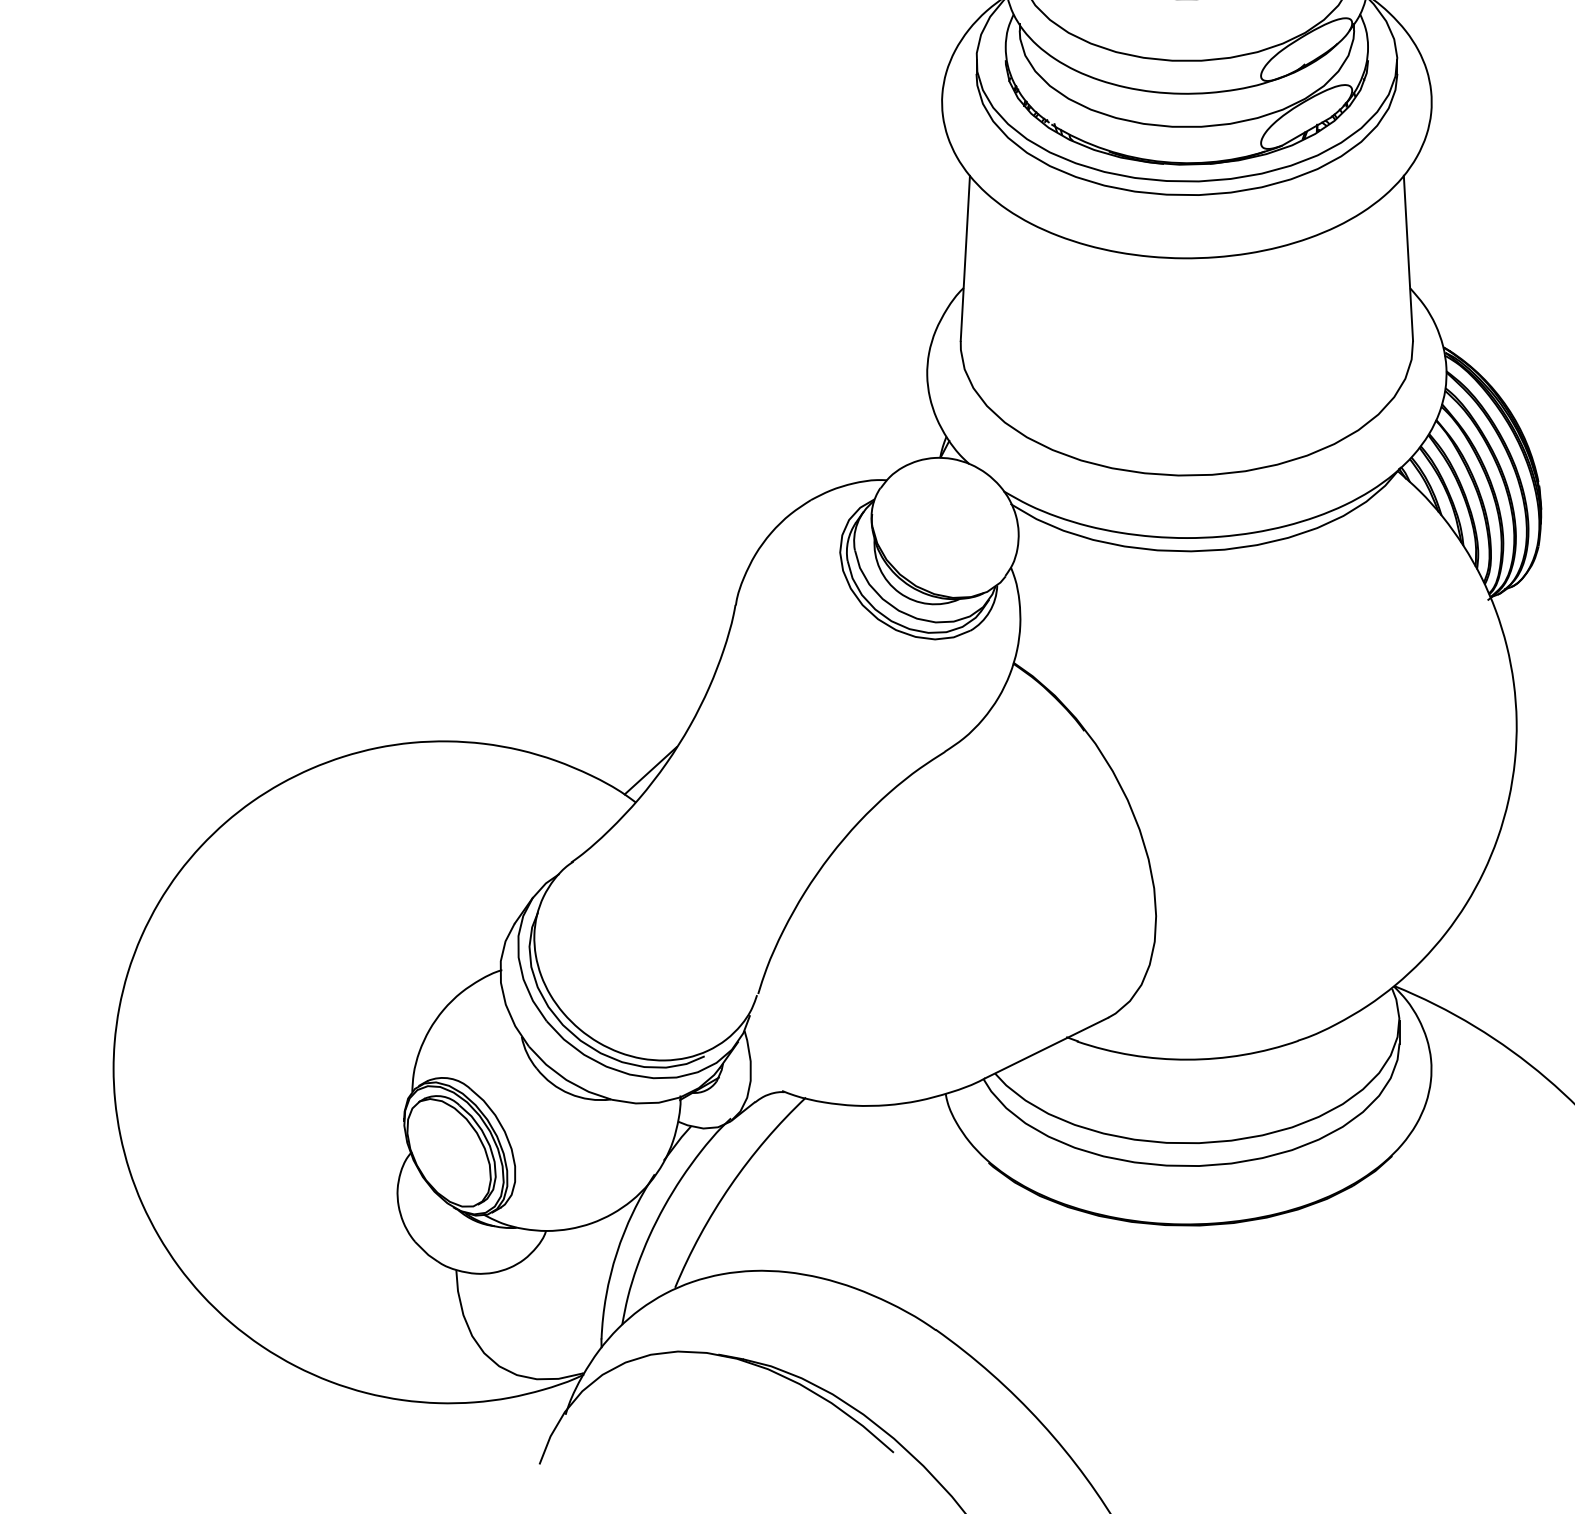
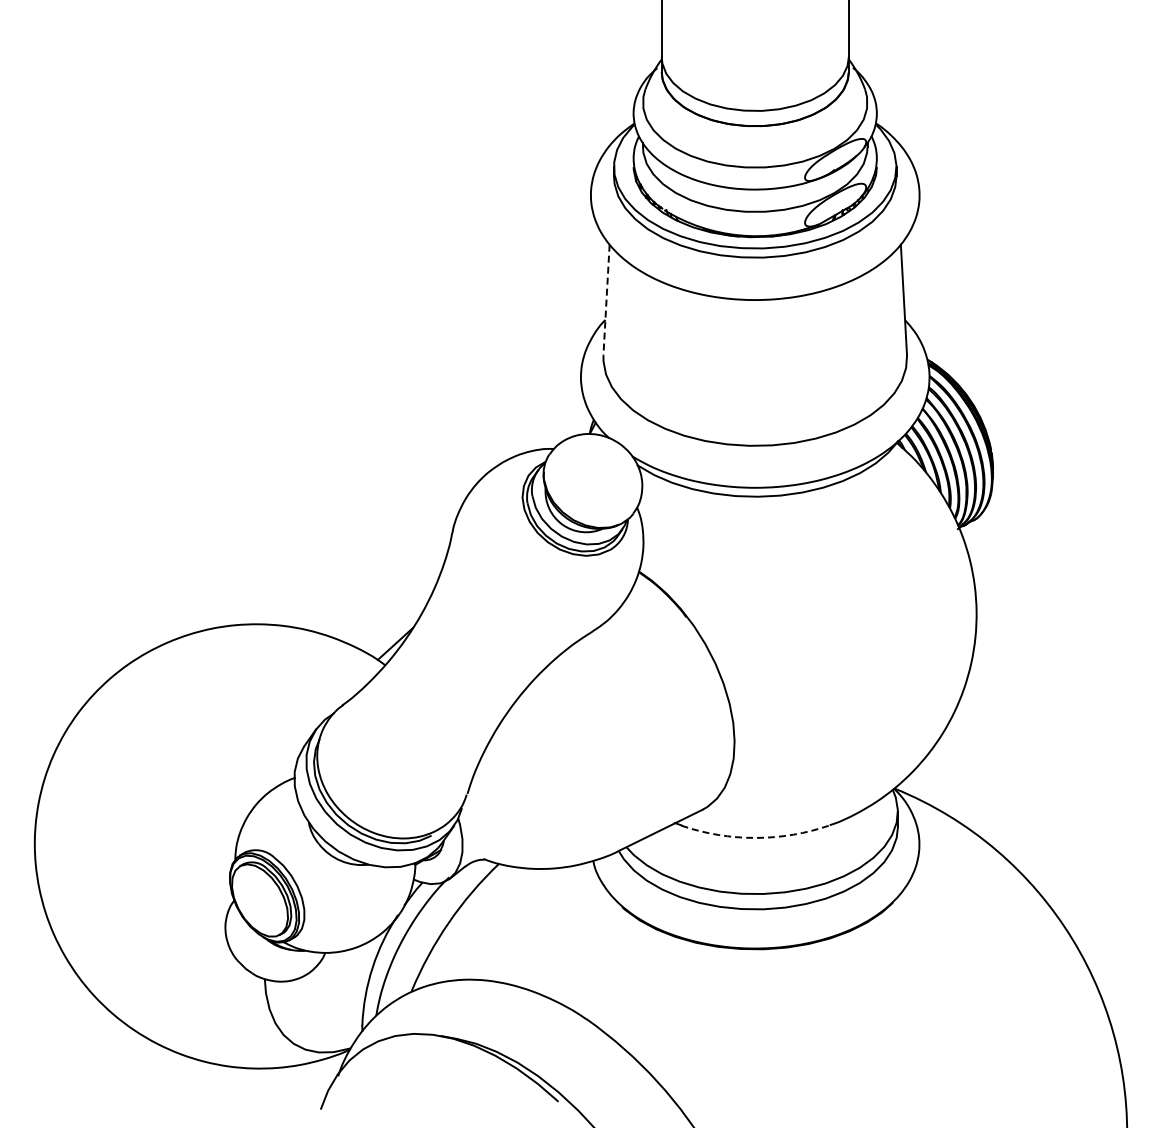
line: (965, 258) -> (606, 300), solid -> dashed
arc: (1187, 1059) -> (755, 837), solid -> dashed

